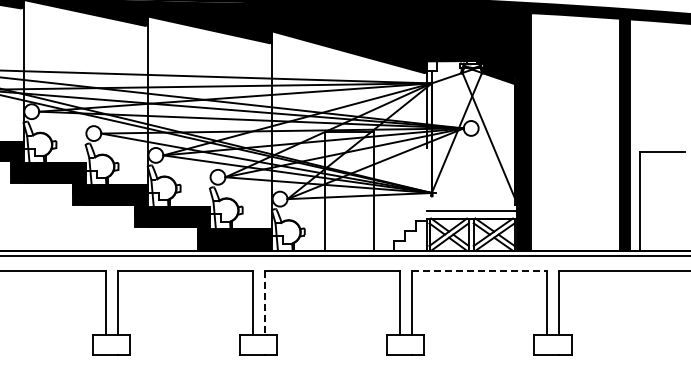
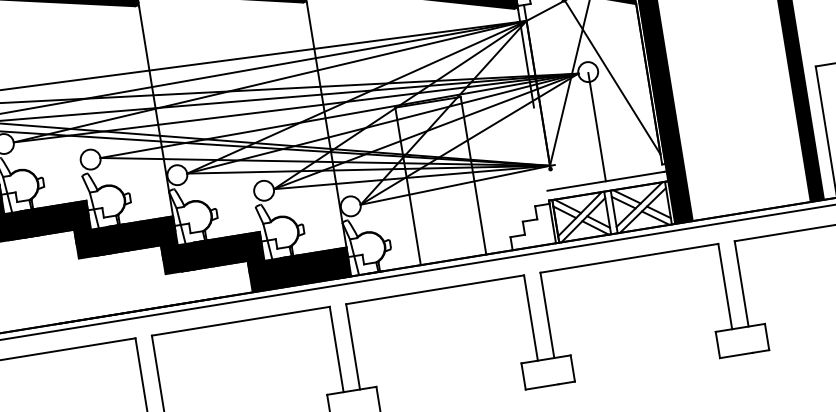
line: (471, 170) -> (597, 127), added
line: (479, 270) -> (629, 257), dashed -> solid
line: (265, 303) -> (353, 347), dashed -> solid

